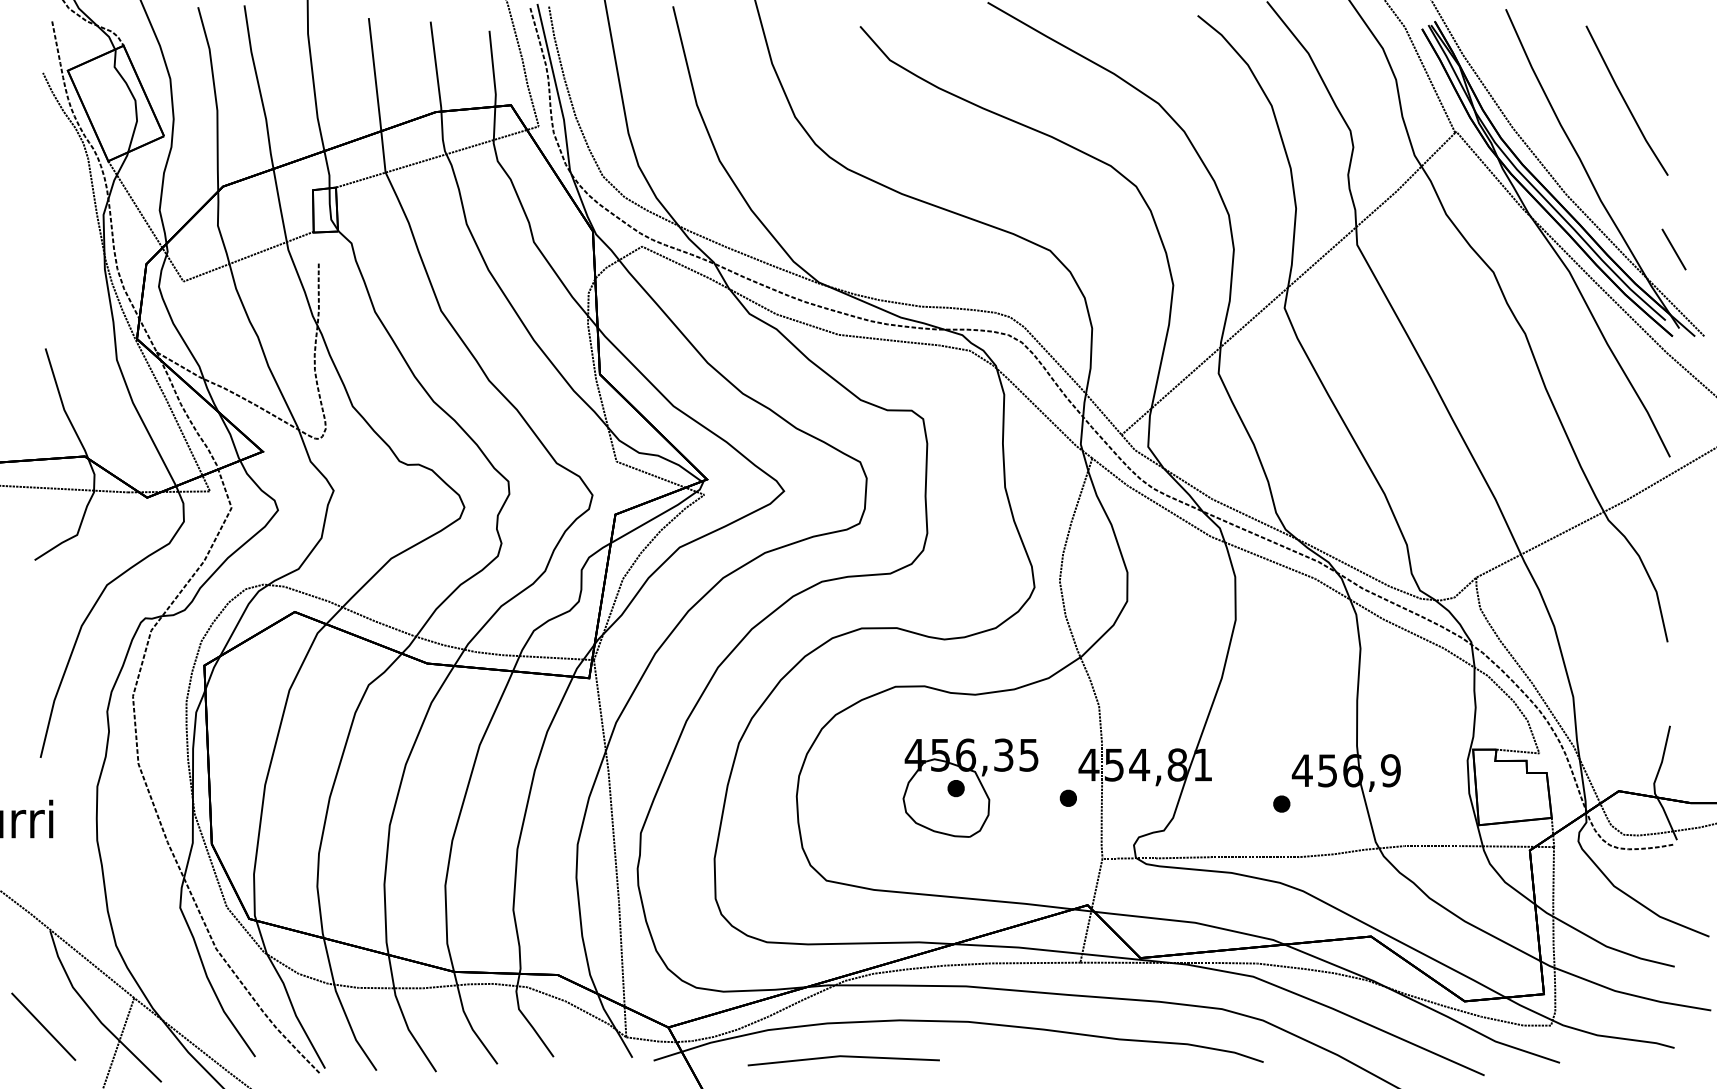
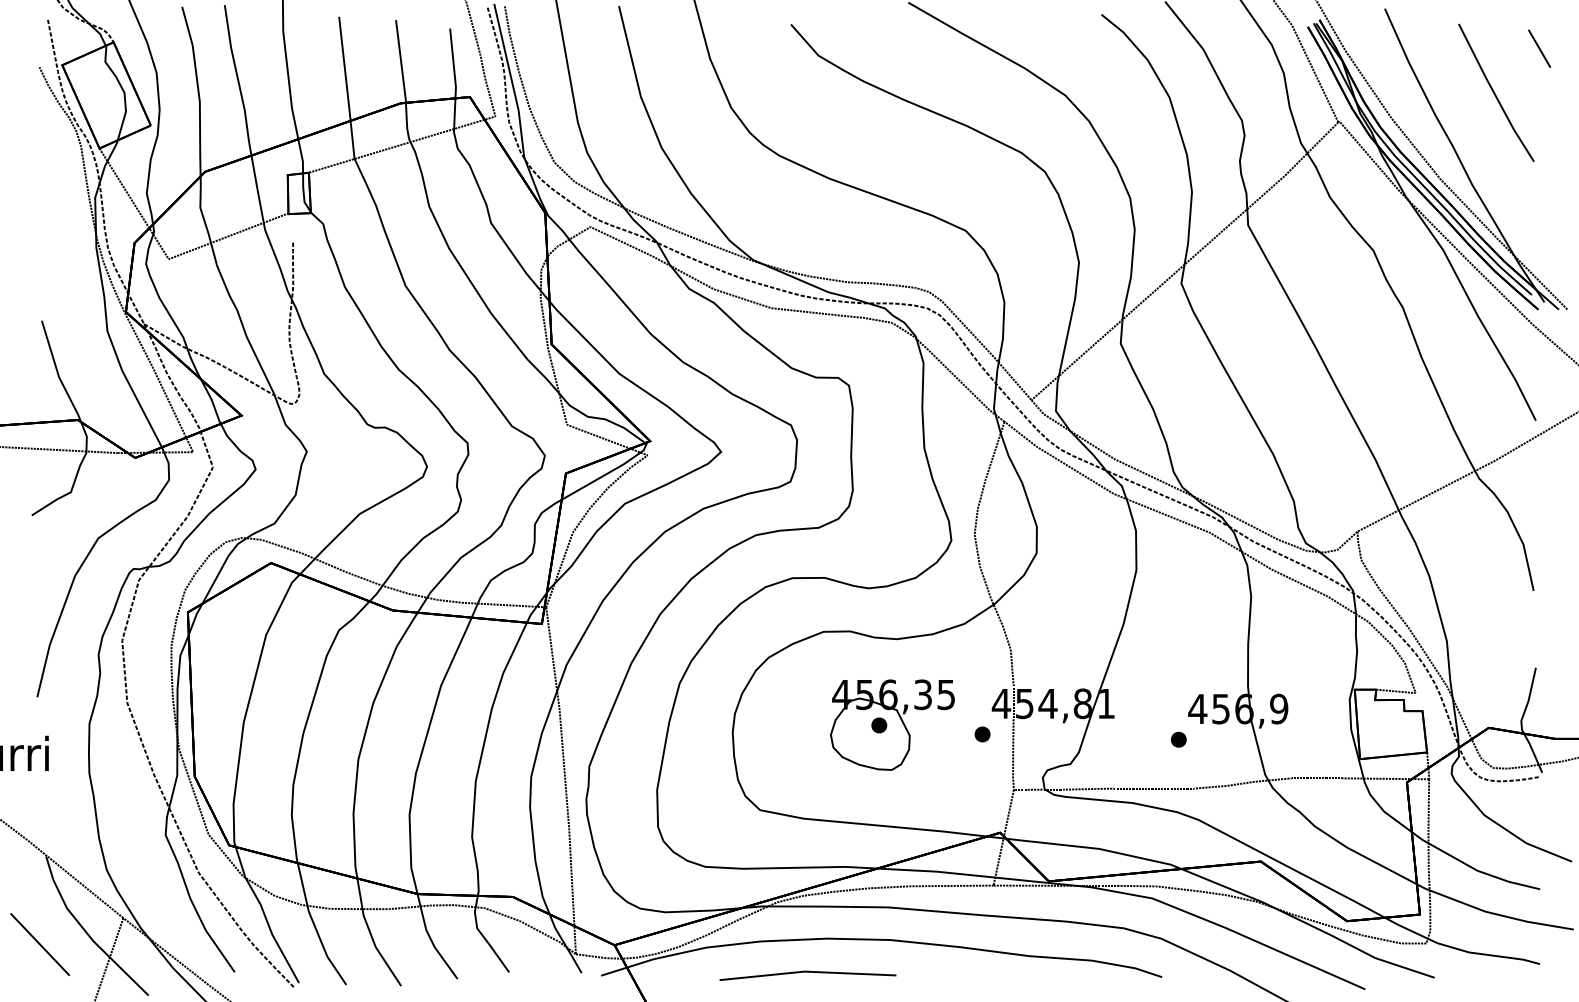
line: (1673, 249) -> (1539, 48), moved
line: (843, 1057) -> (807, 972), moved

